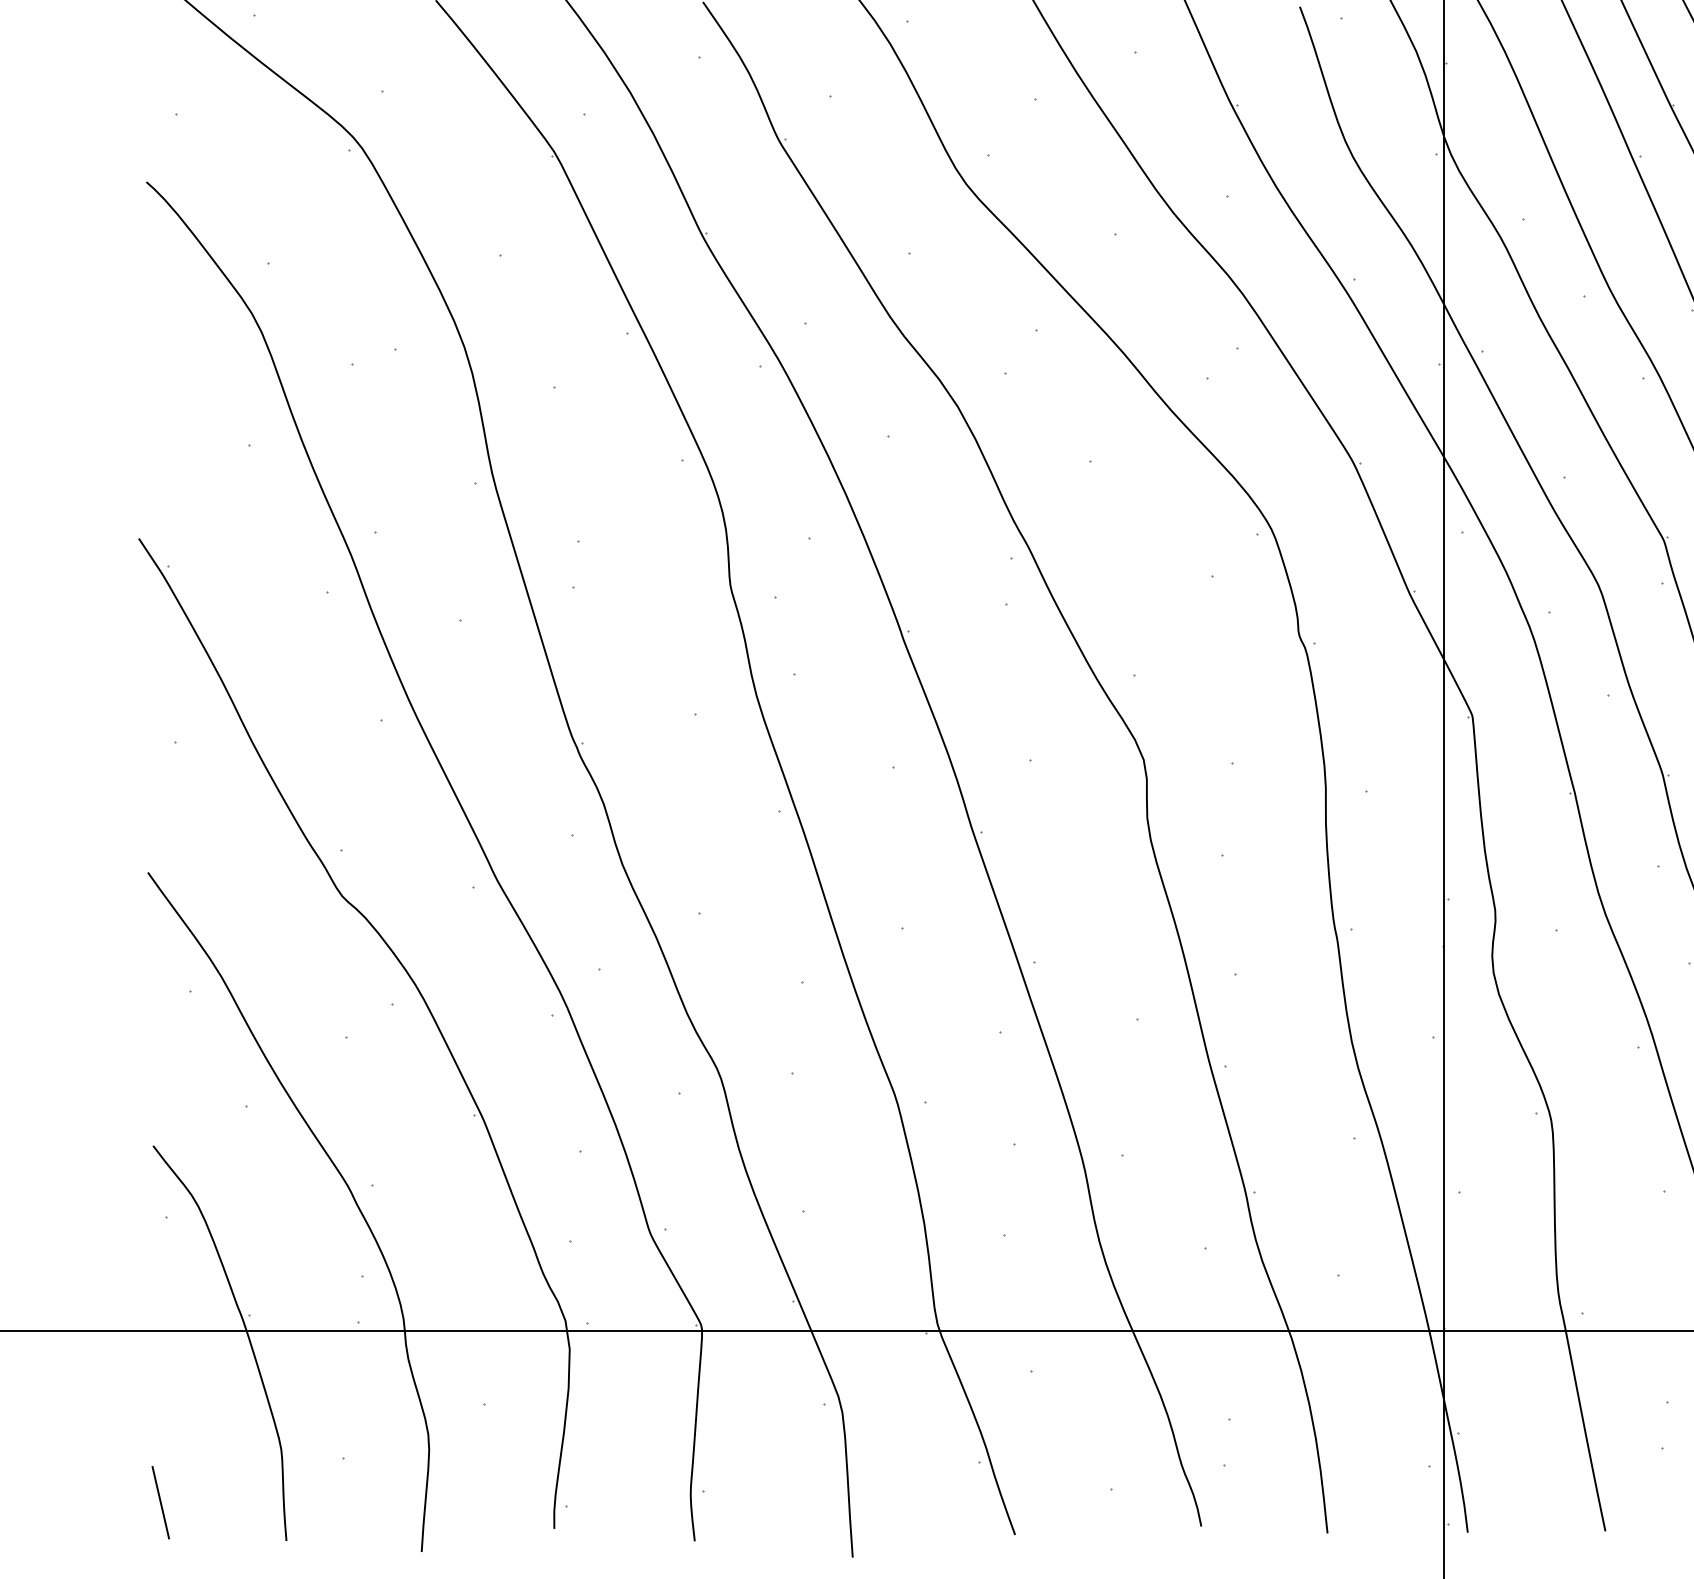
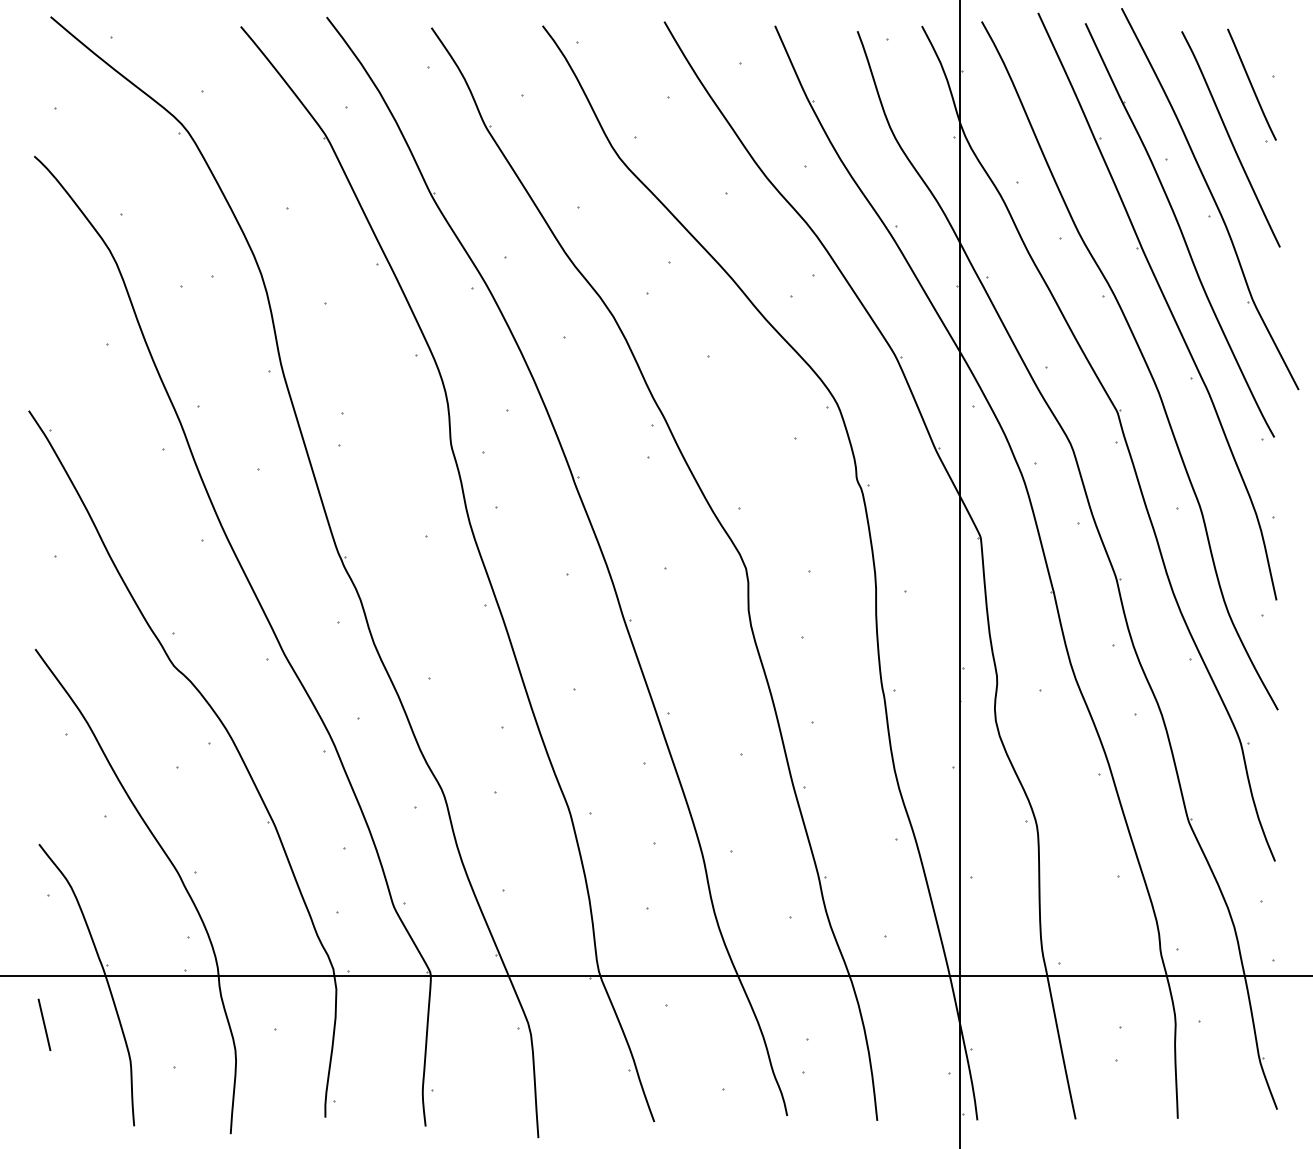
line: (160, 1502) -> (44, 1024), moved

